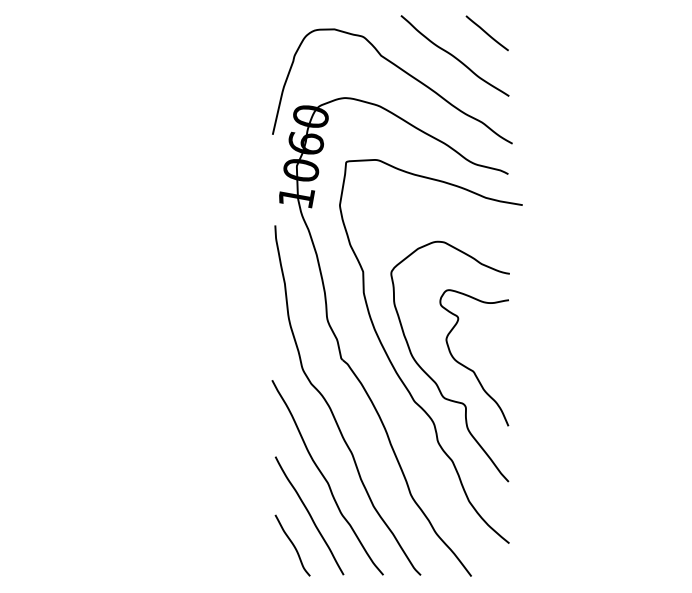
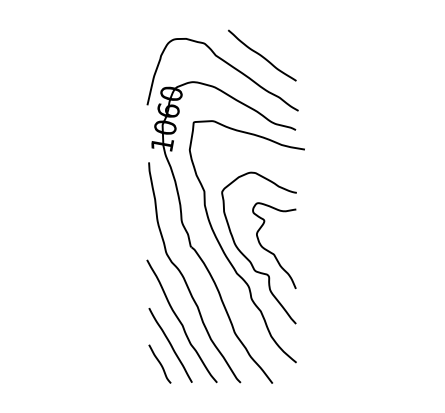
line: (487, 33) -> (282, 41), removed

